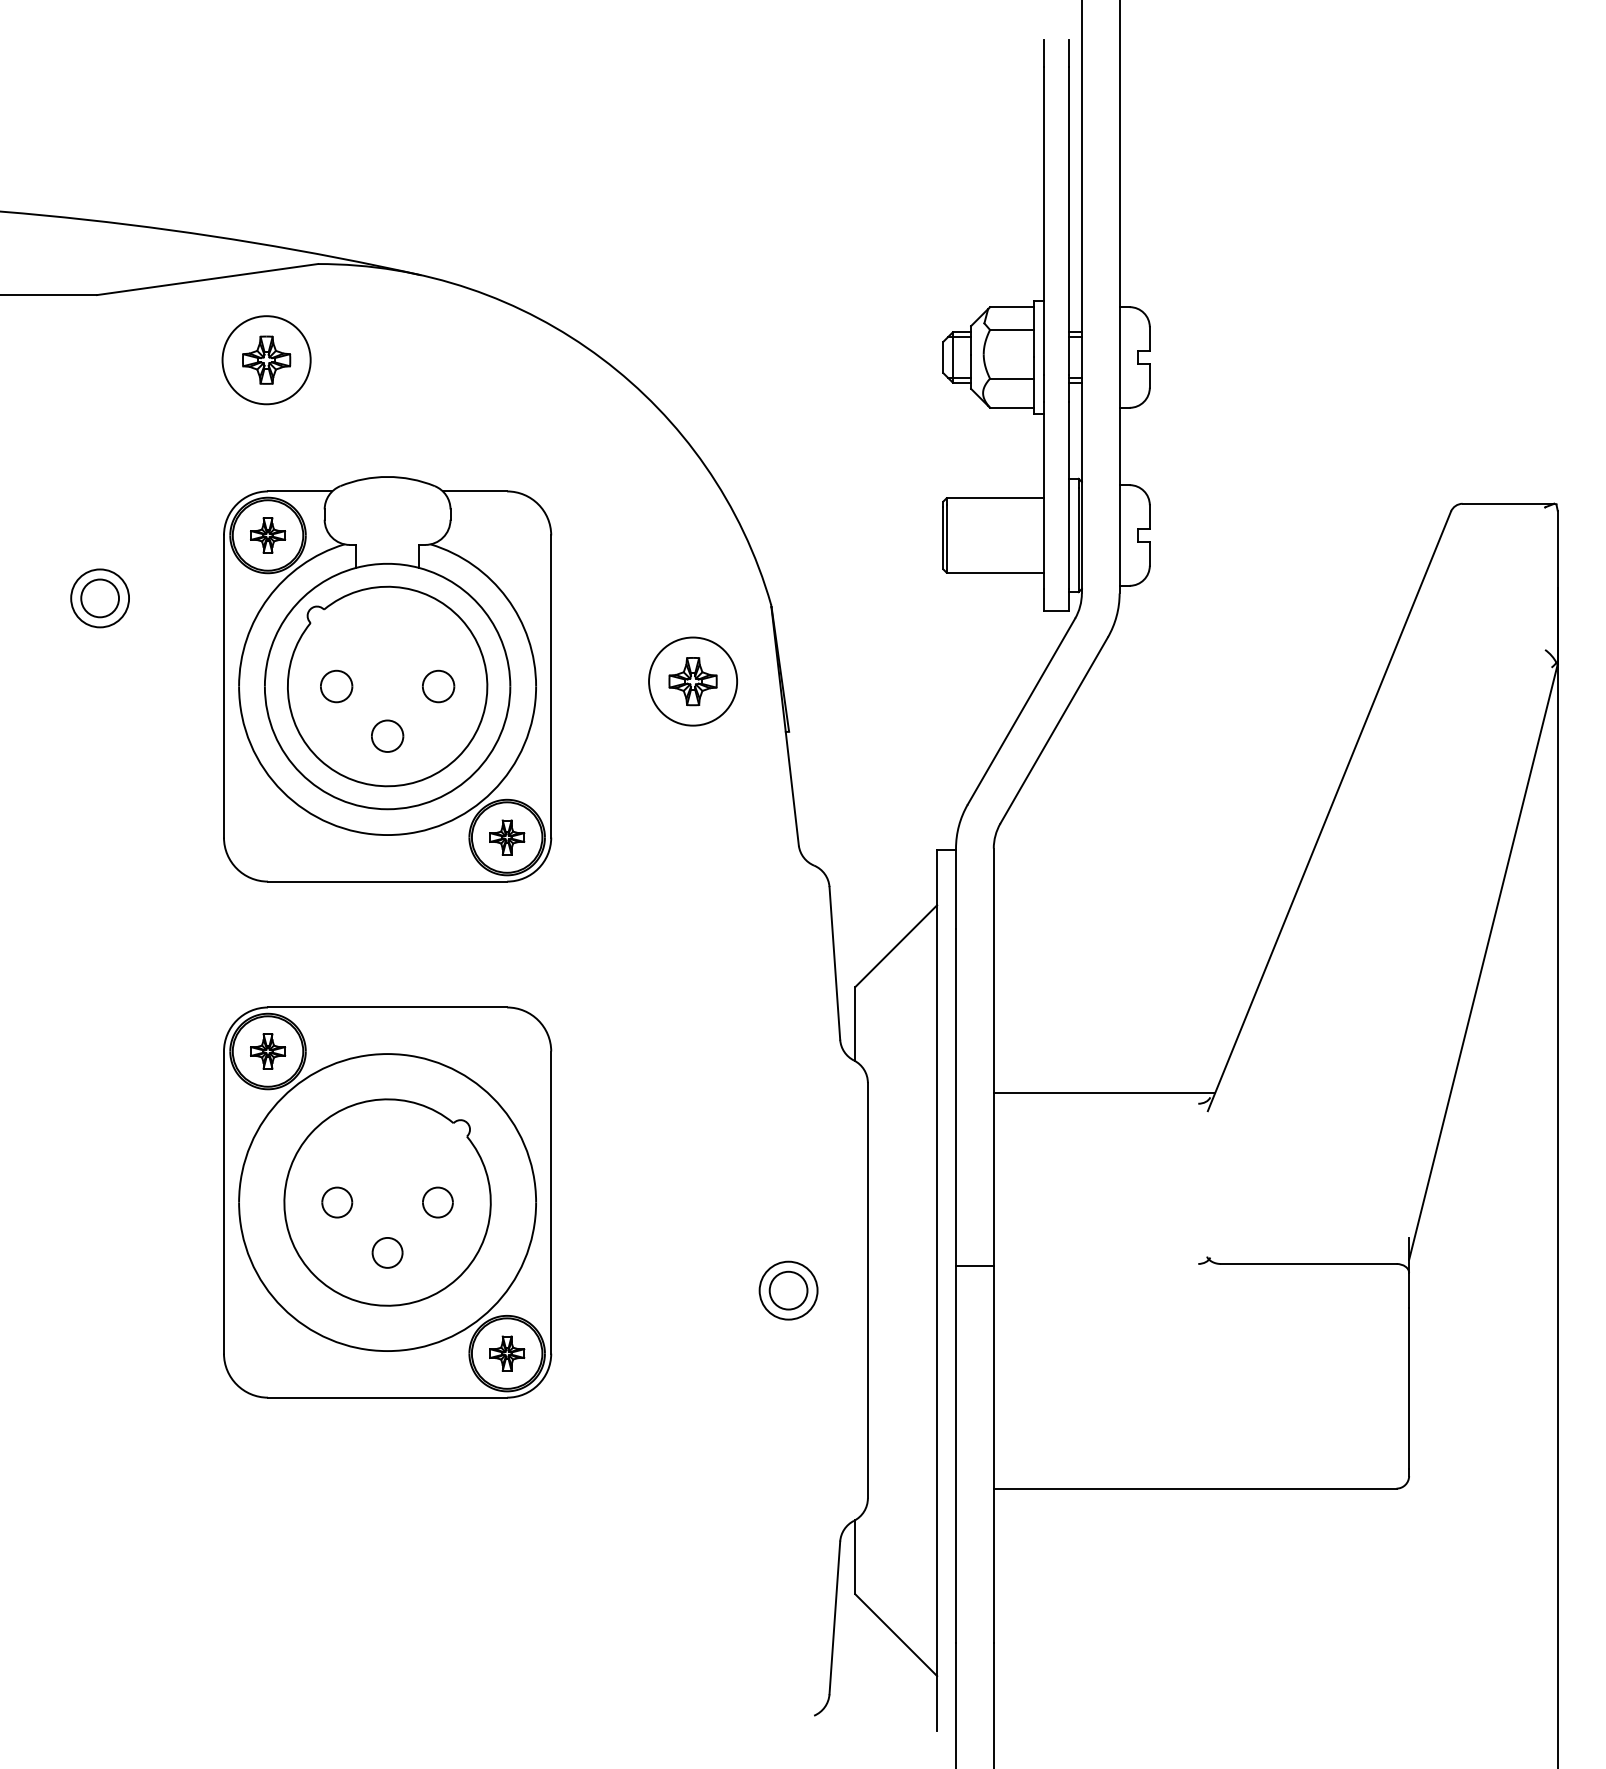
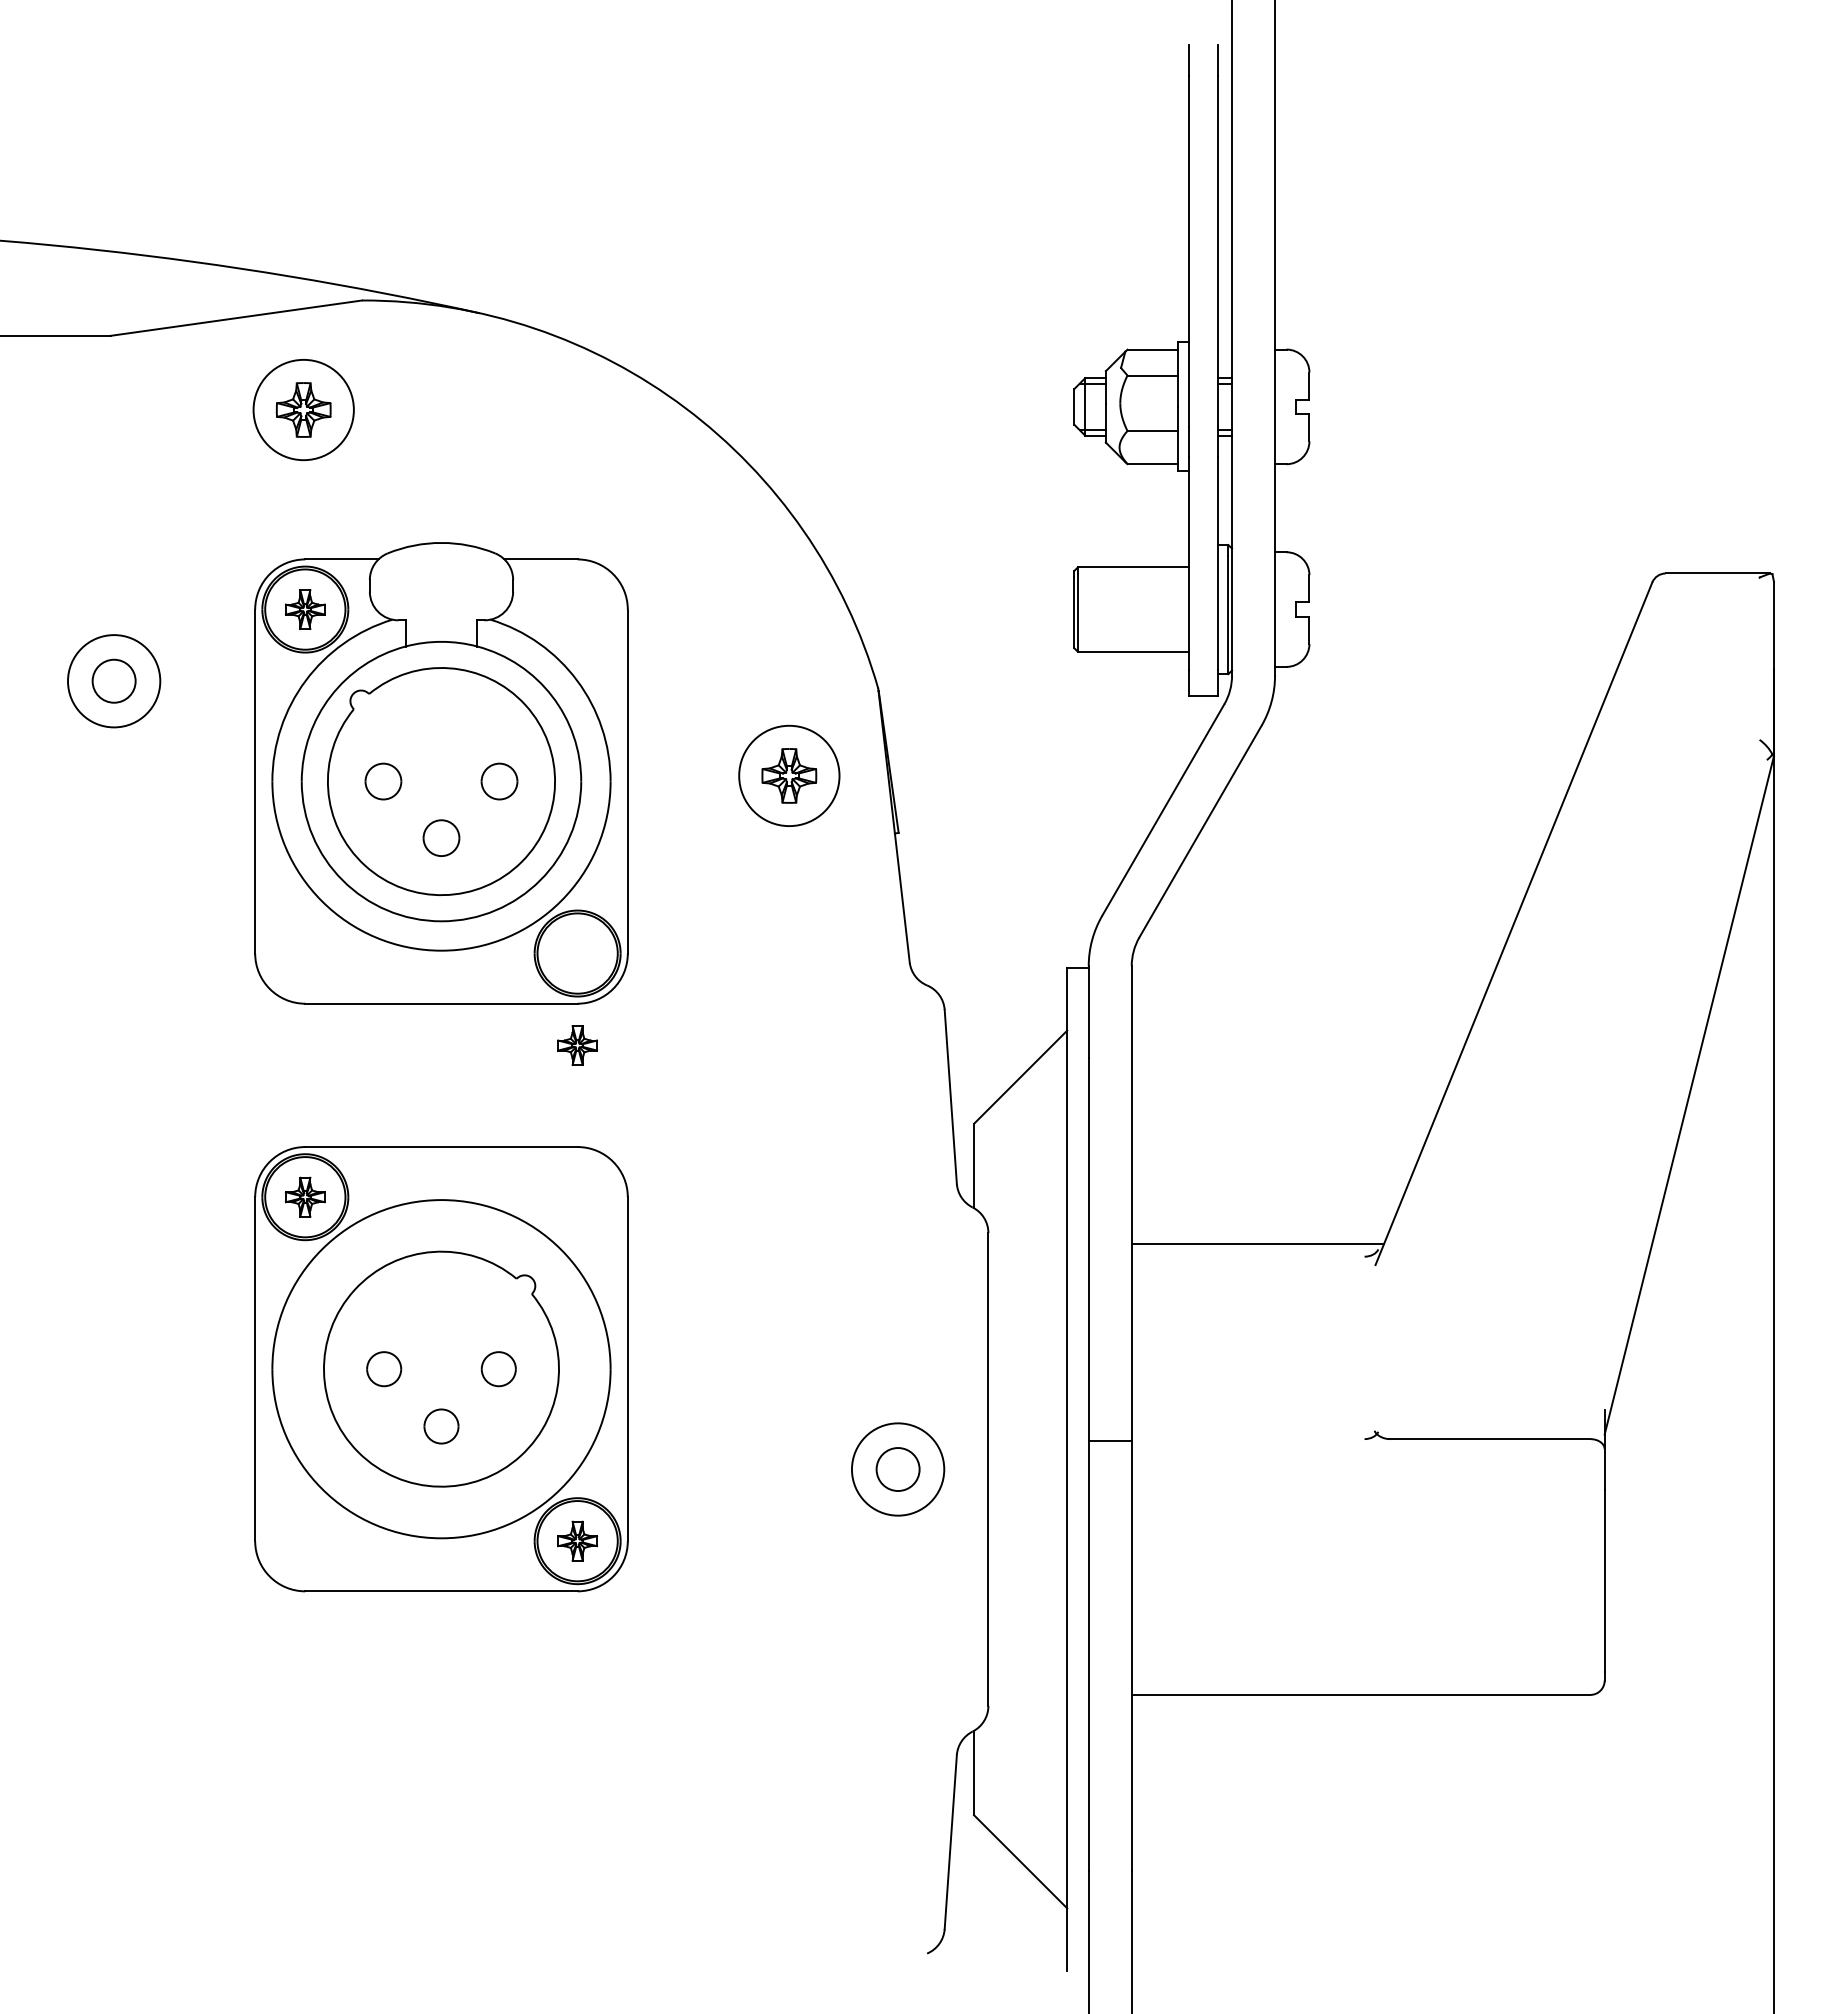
circle: (100, 598) -> (114, 681), size x1.4
part: (507, 837) -> (577, 1045), moved
circle: (788, 1290) -> (898, 1469), size x1.4

